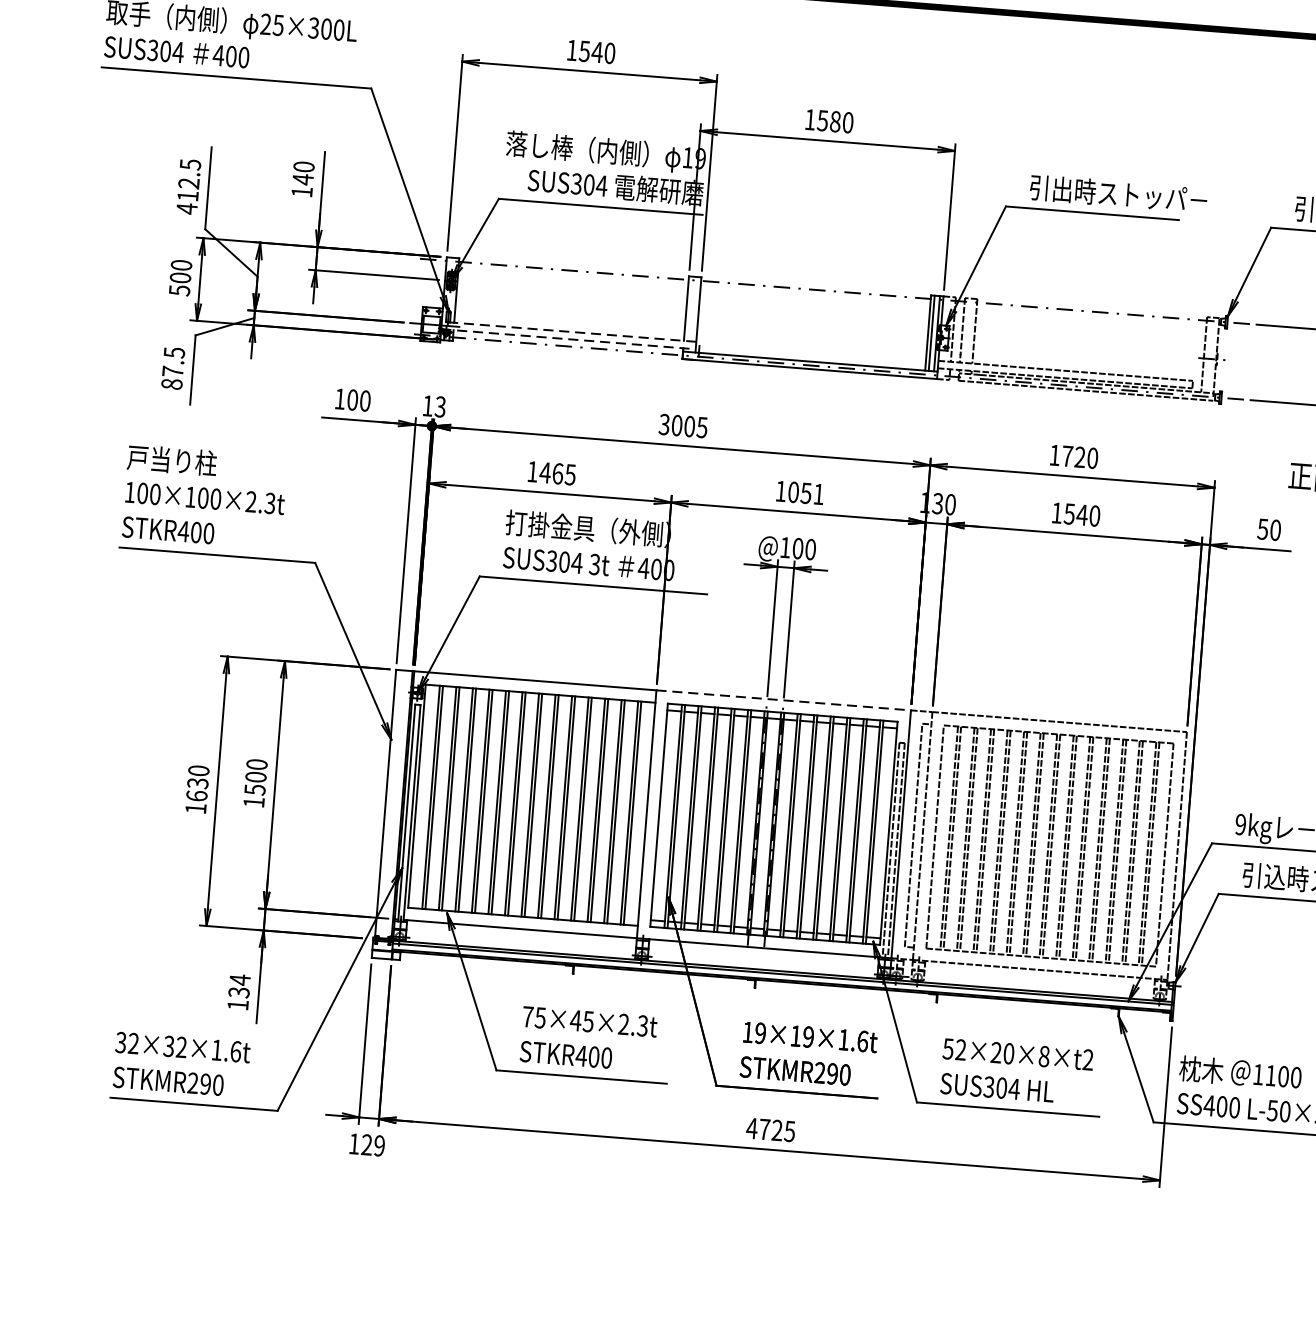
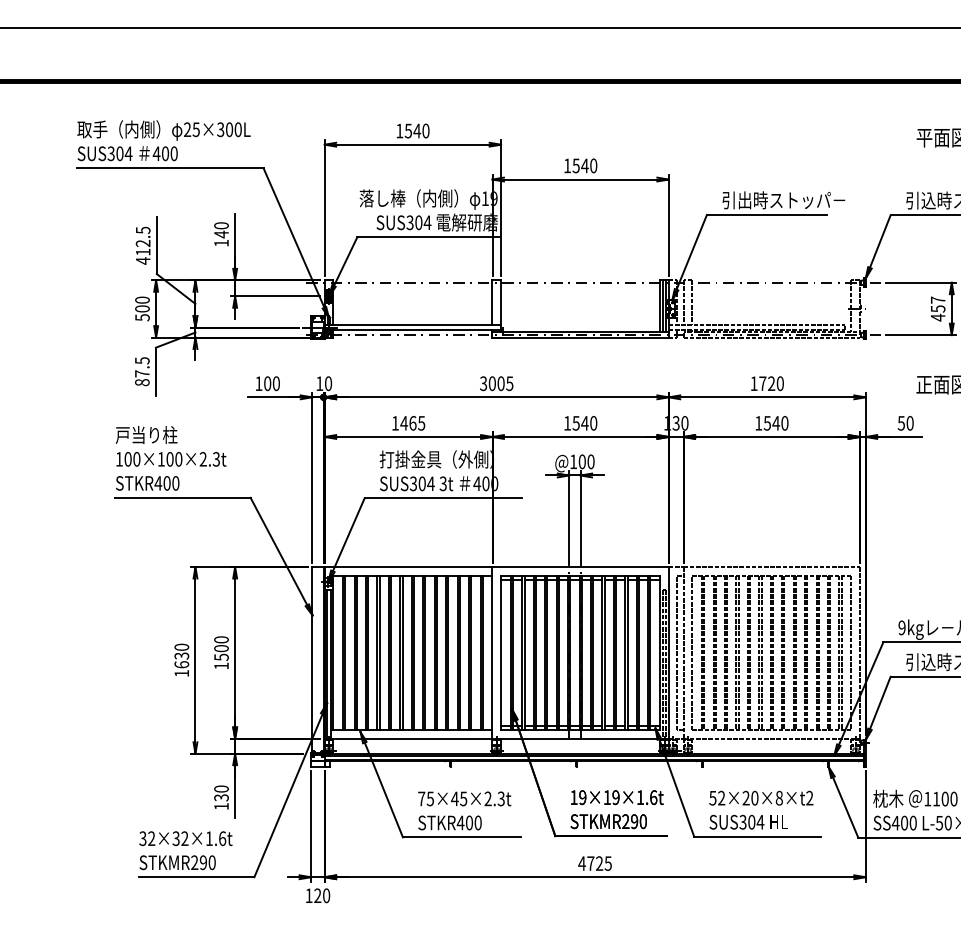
text: (834, 121) -> (584, 165), 1580 -> 1540
line: (568, 331) -> (412, 324), dashed -> solid
line: (569, 339) -> (413, 330), dashed -> solid
text: (440, 406) -> (328, 383), 13 -> 10
text: (805, 493) -> (584, 423), 1051 -> 1540
line: (784, 701) -> (581, 567), dashed -> solid
text: (240, 979) -> (221, 788), 134 -> 130
text: (379, 1145) -> (326, 895), 129 -> 120

